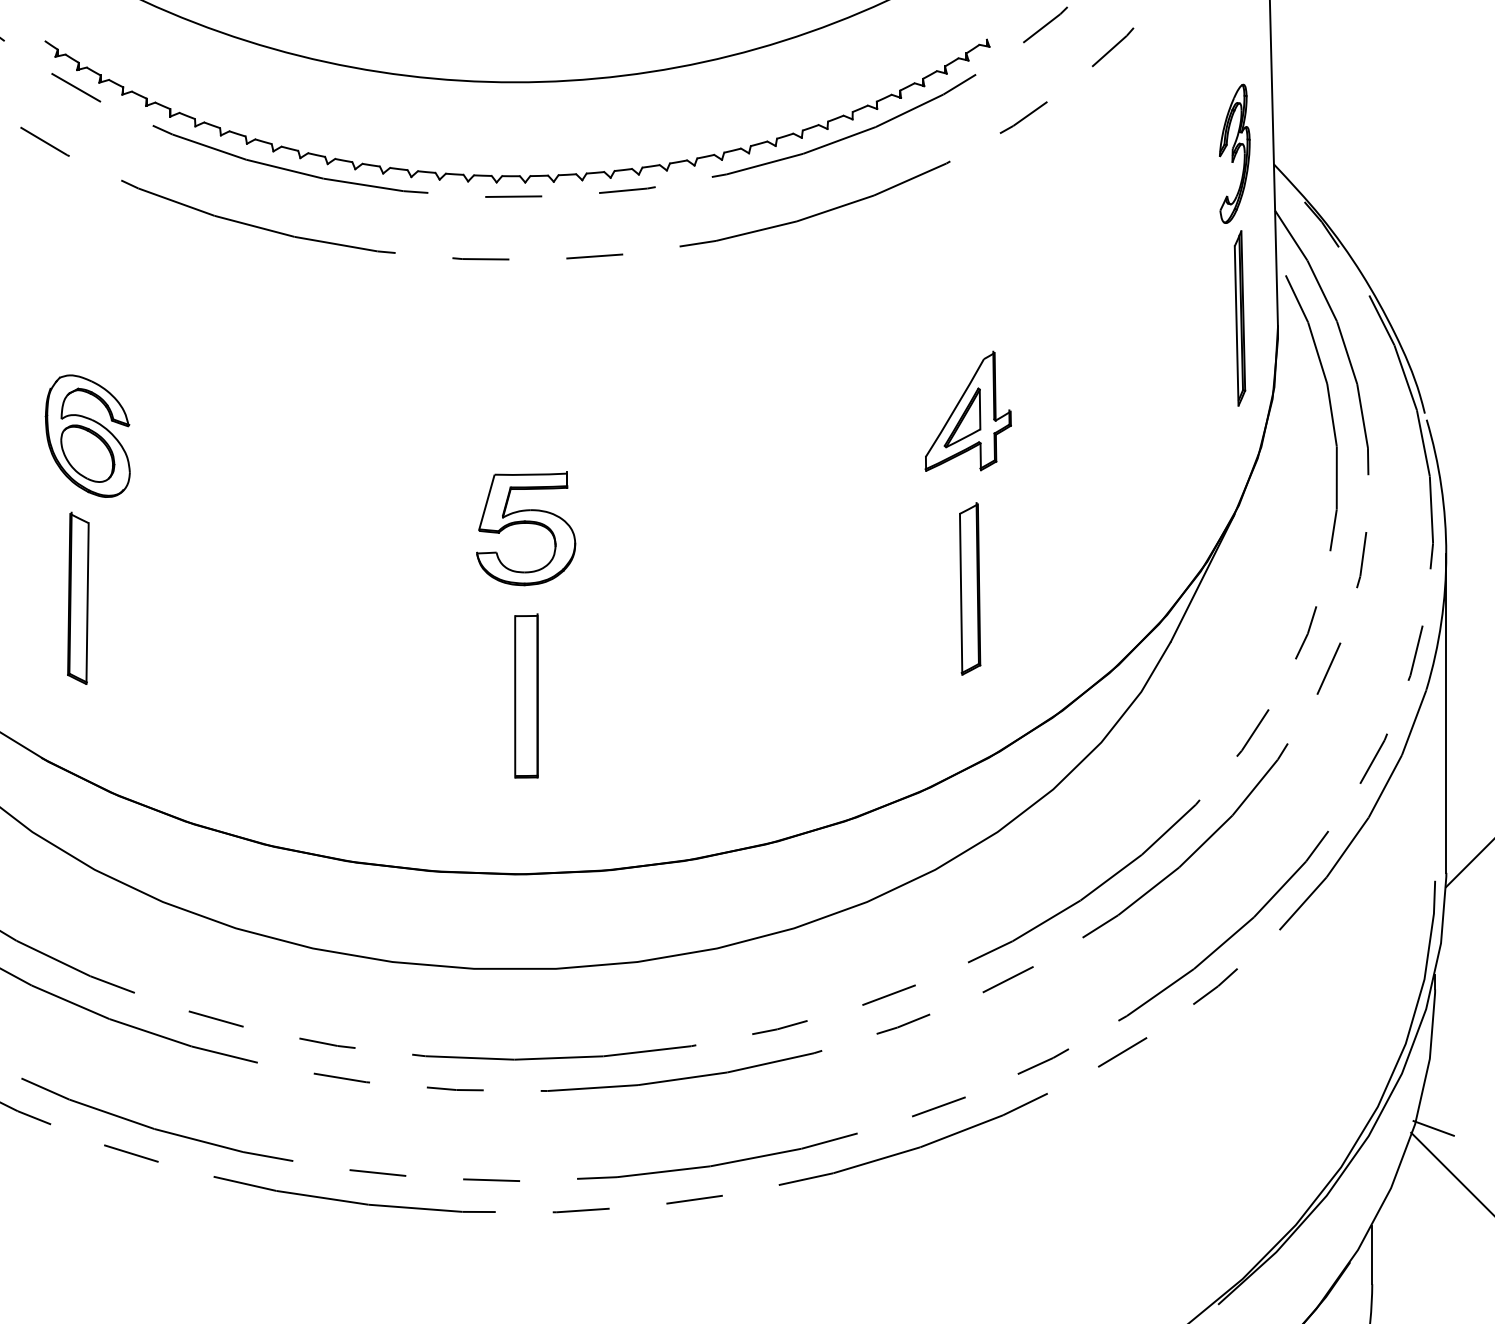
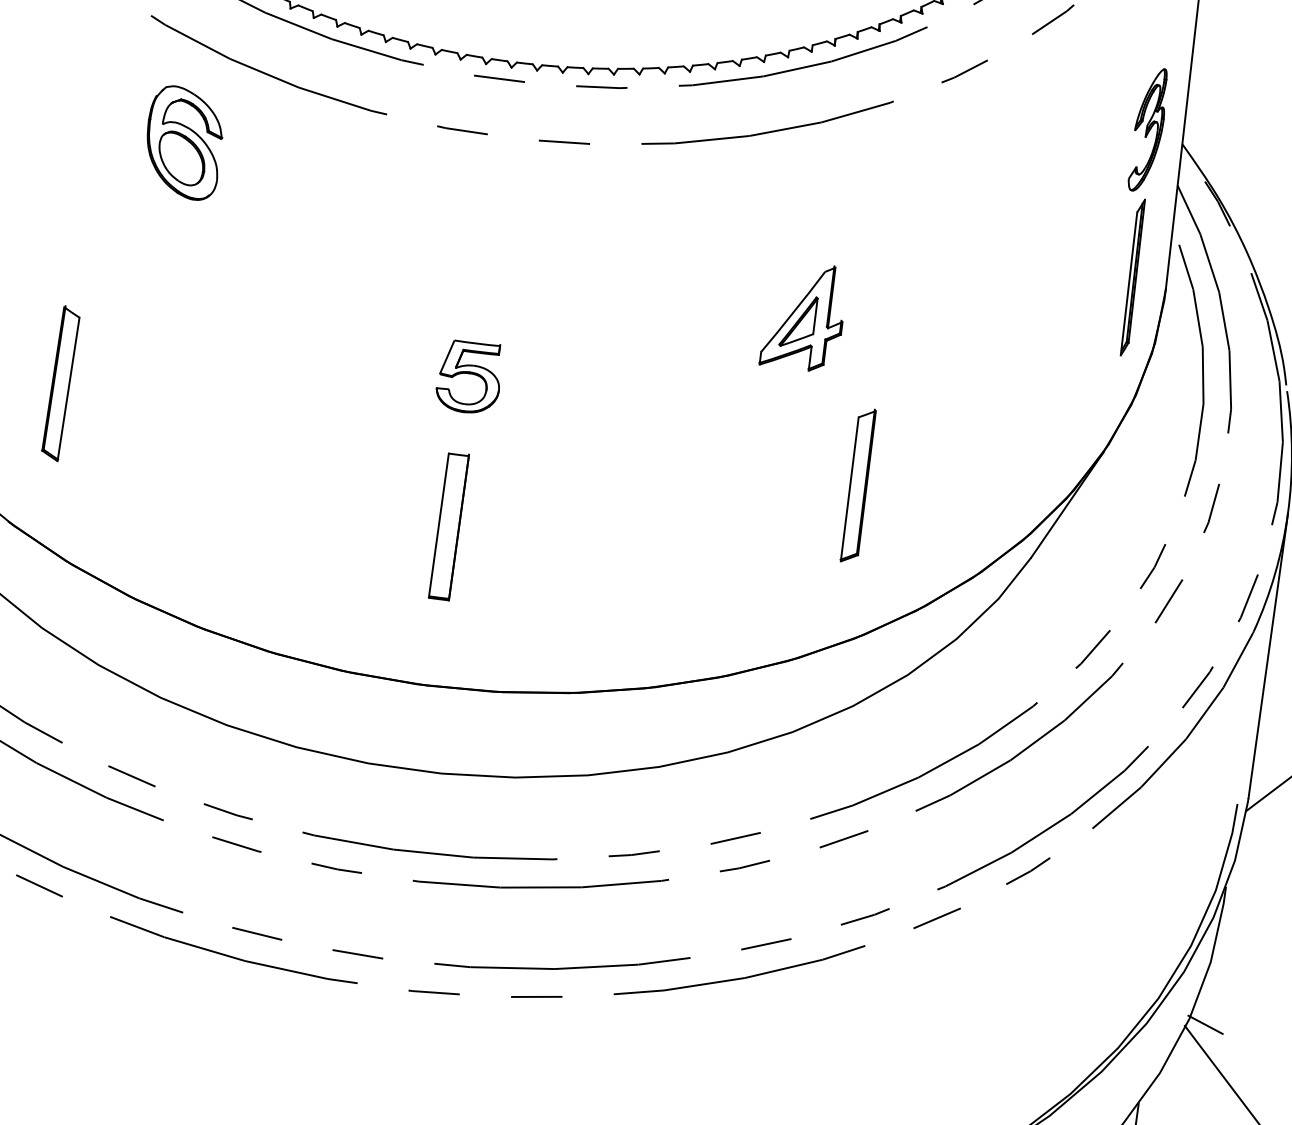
part: (967, 410) -> (804, 315), moved
part: (87, 435) -> (183, 142), moved
part: (526, 528) -> (469, 376), size x0.7

